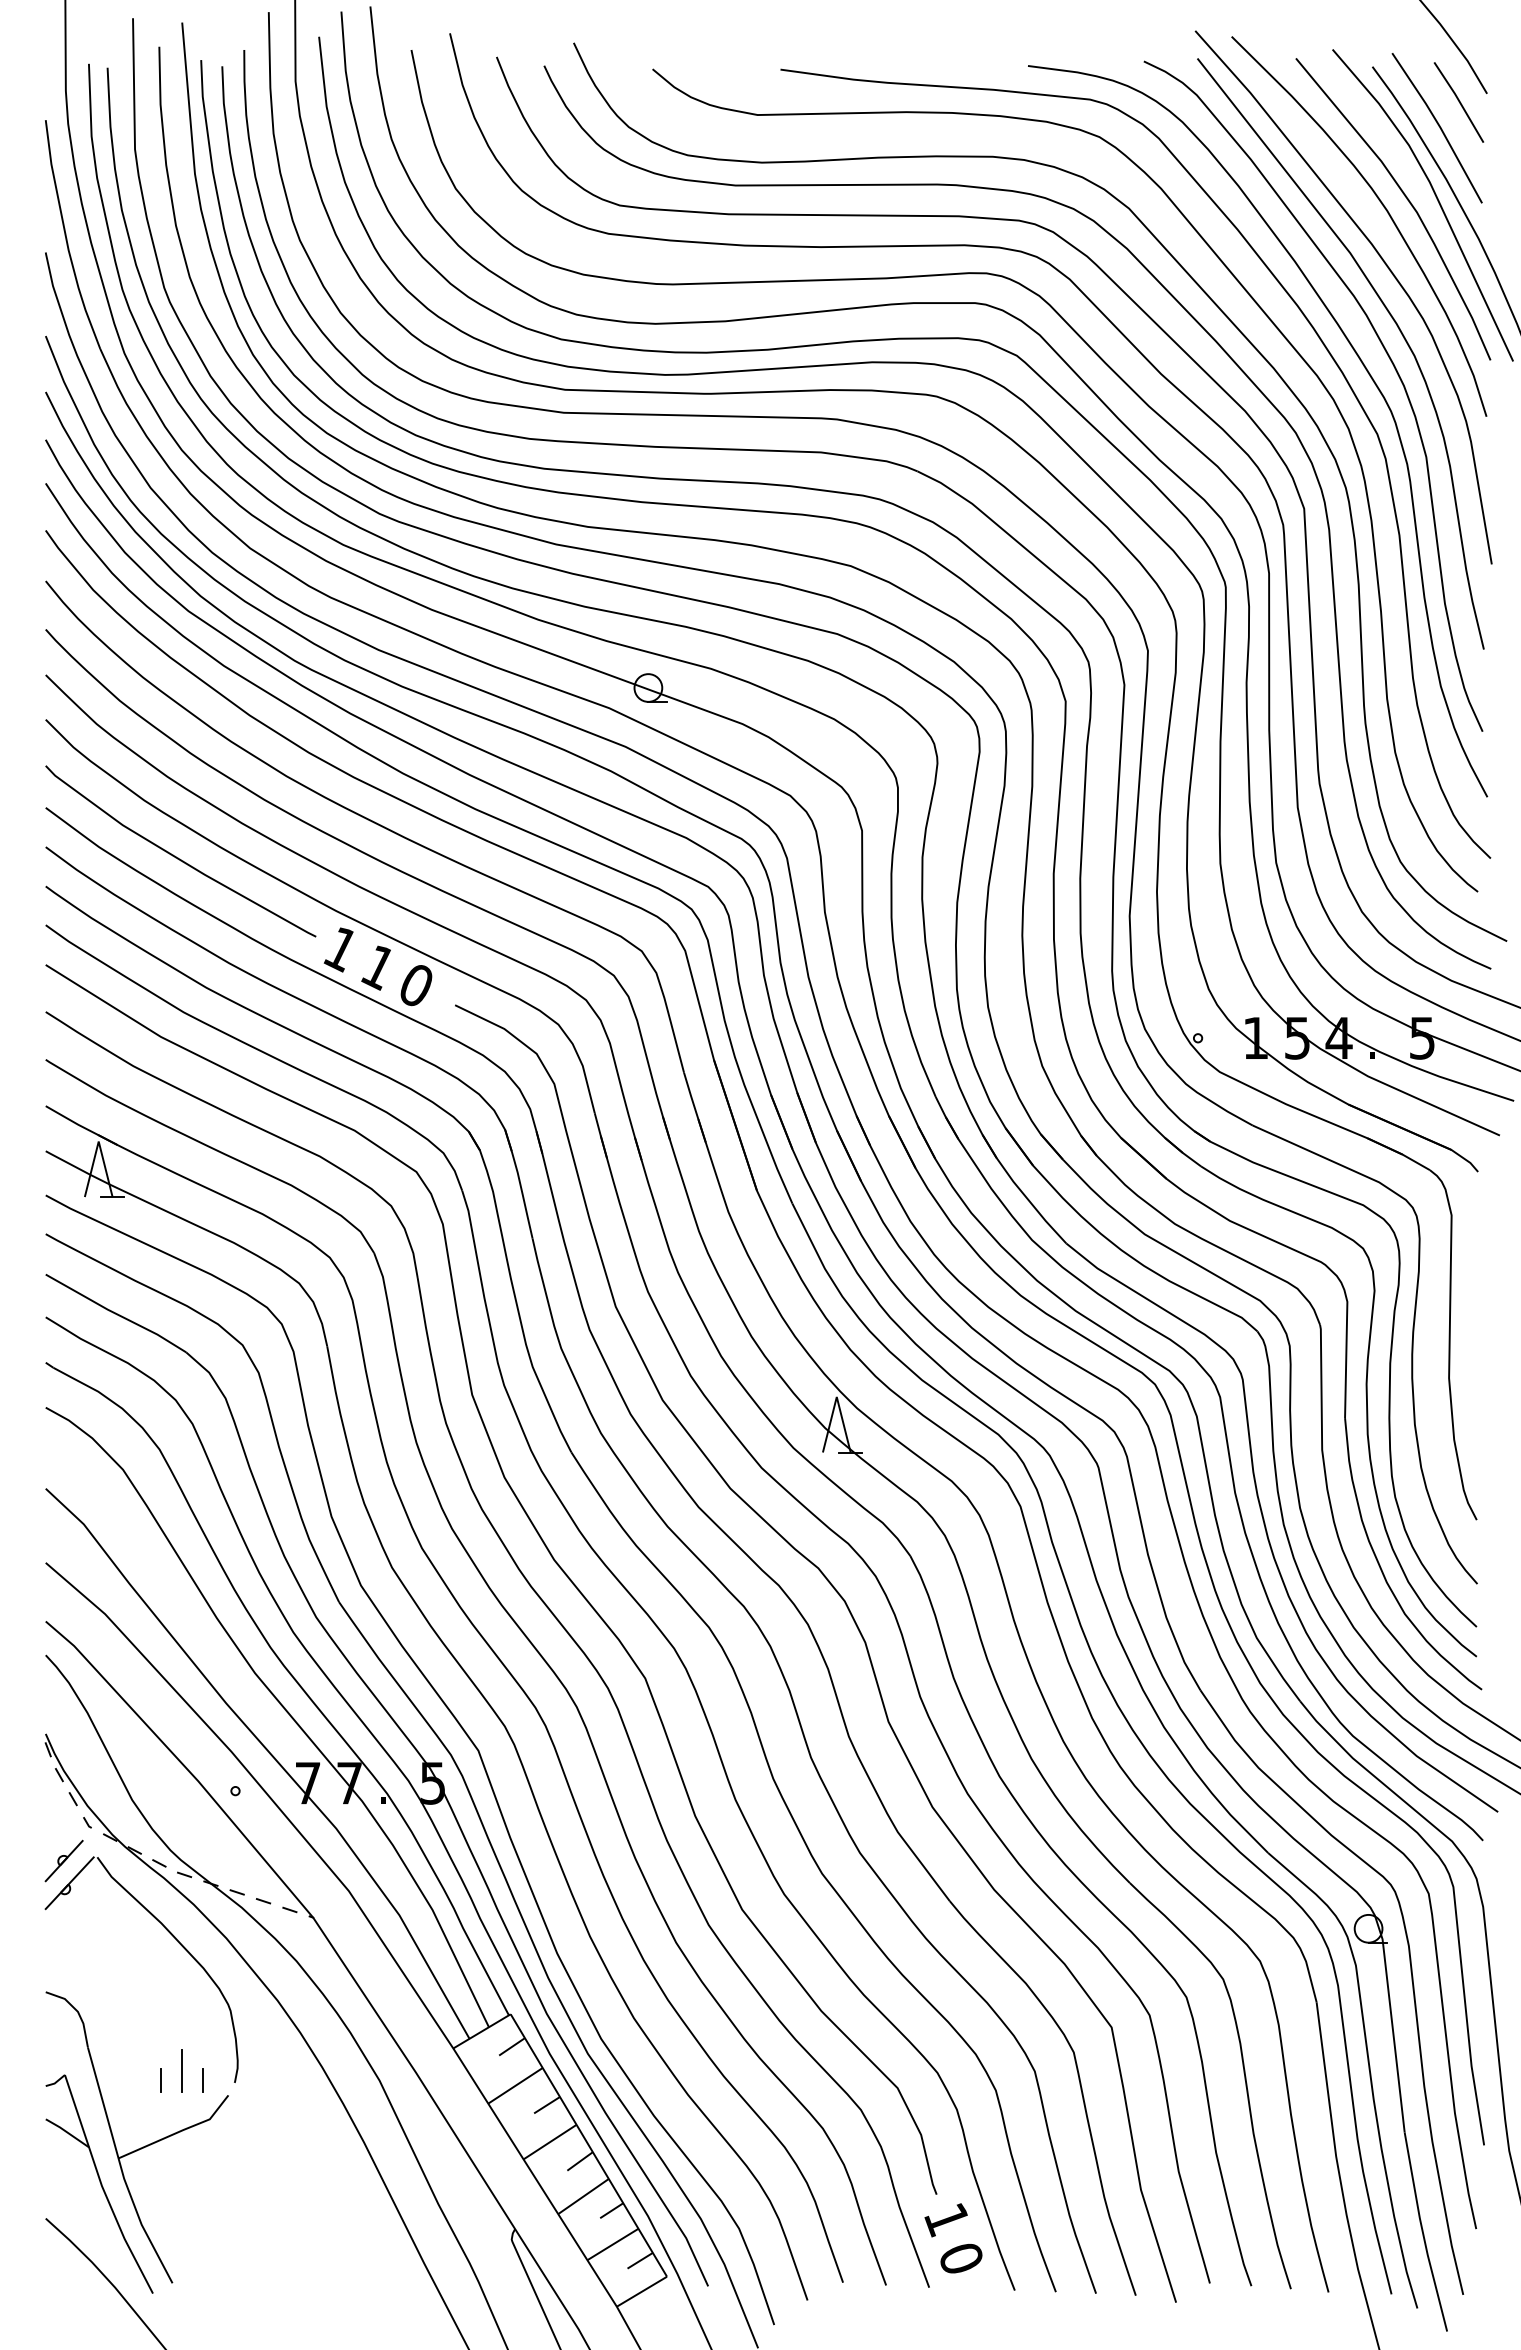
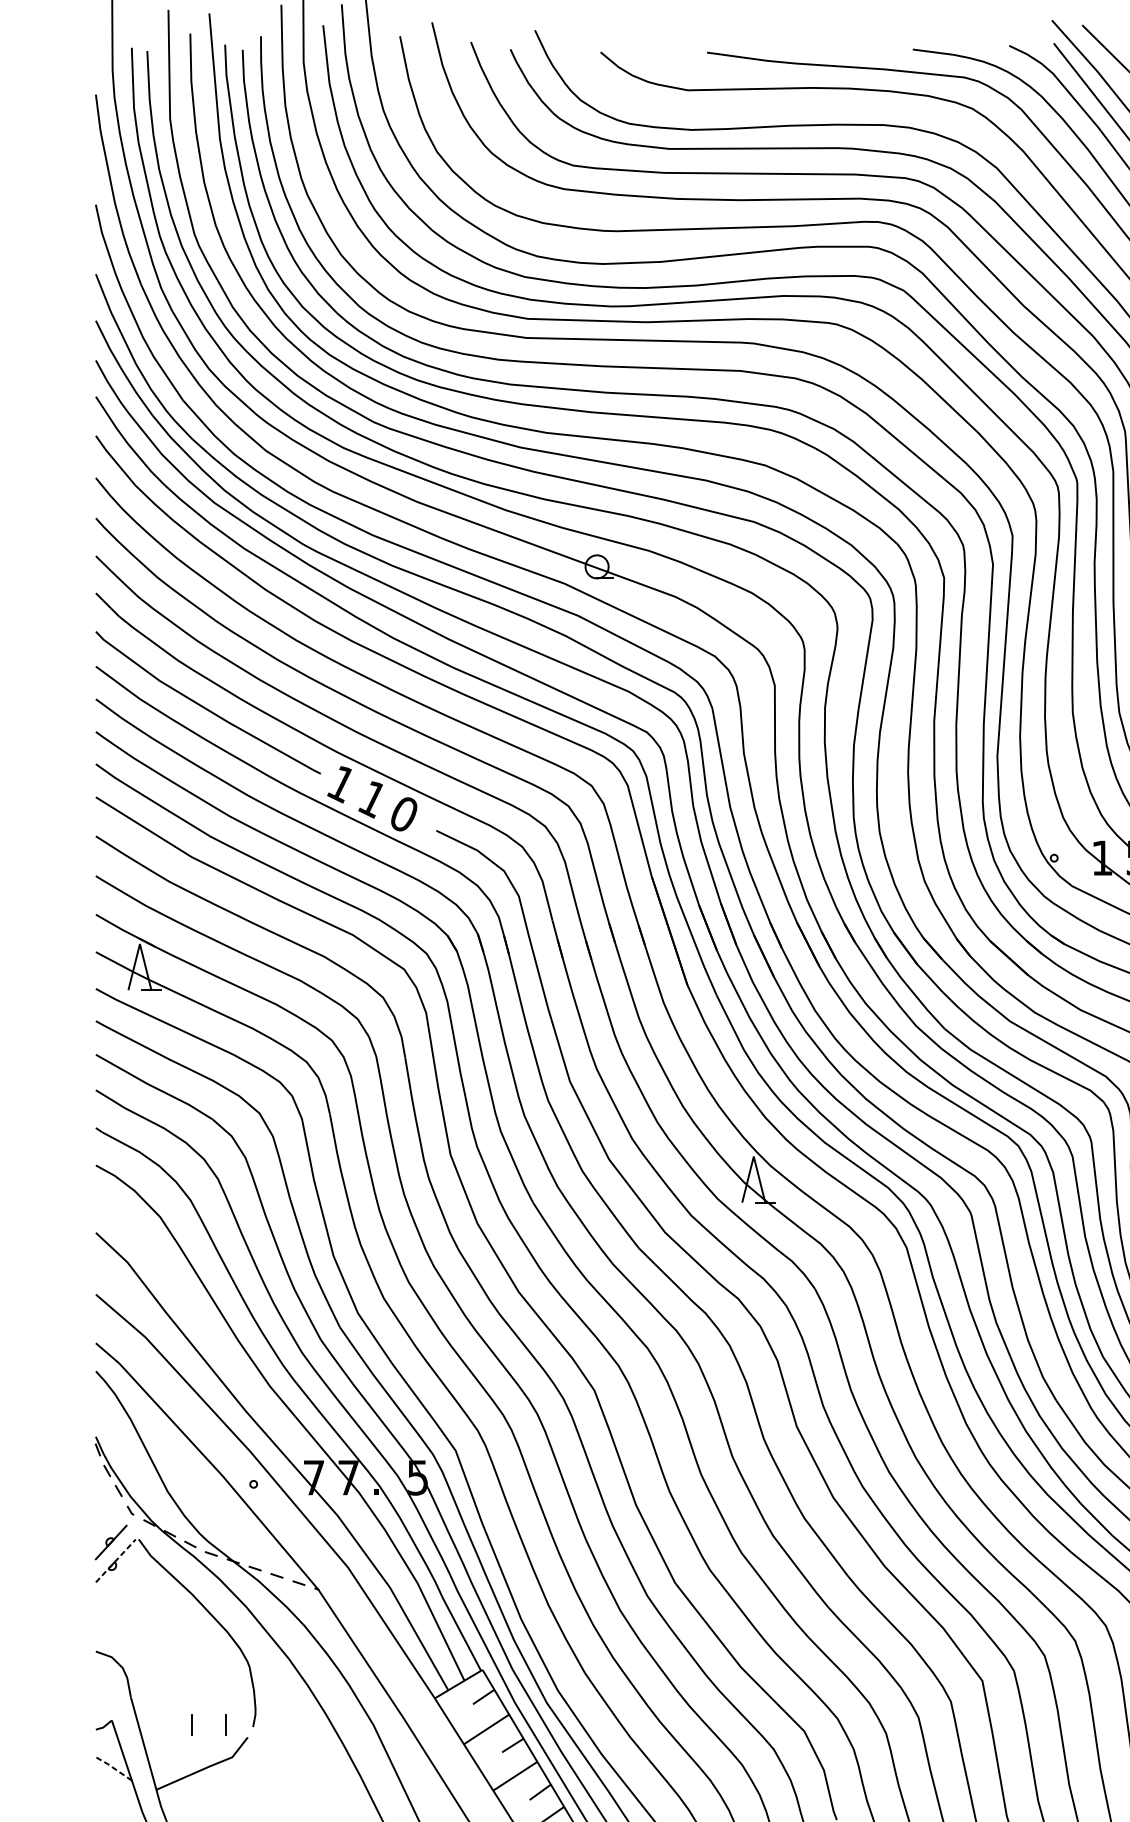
line: (70, 1882) -> (116, 1560), solid -> dashed
line: (181, 2070) -> (208, 1716), removed
line: (66, 2131) -> (113, 1767), solid -> dashed

